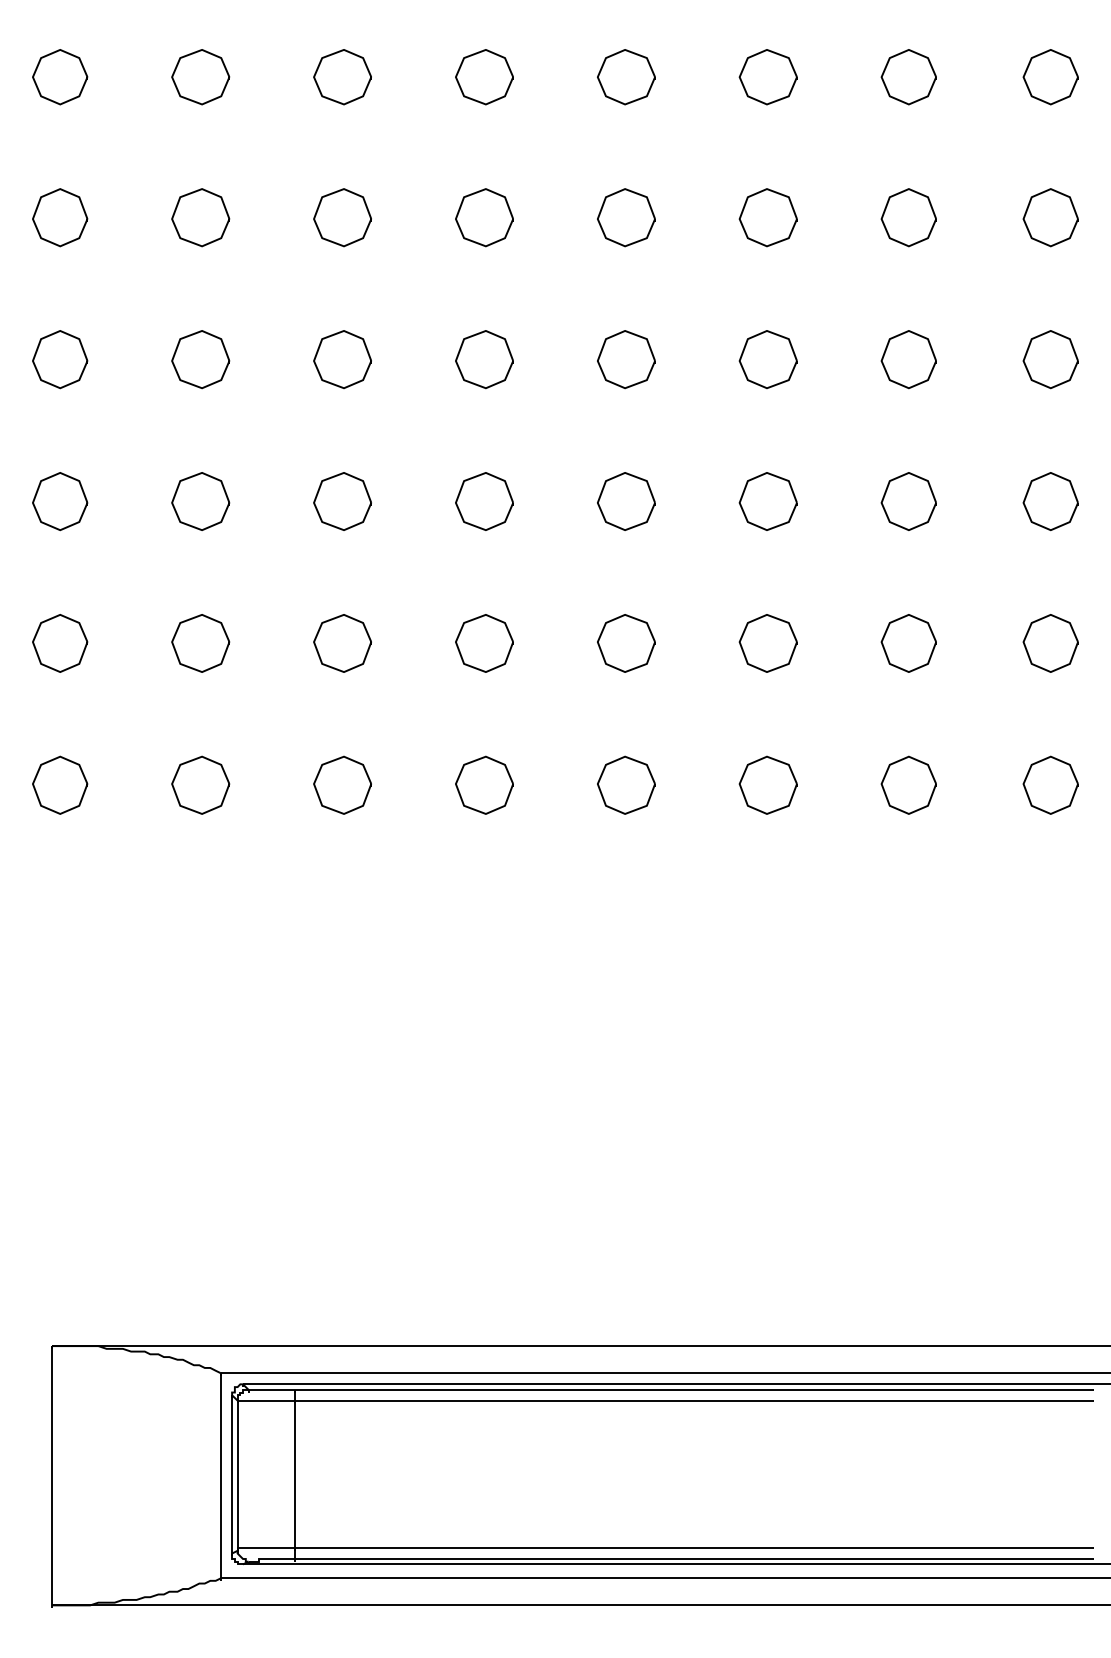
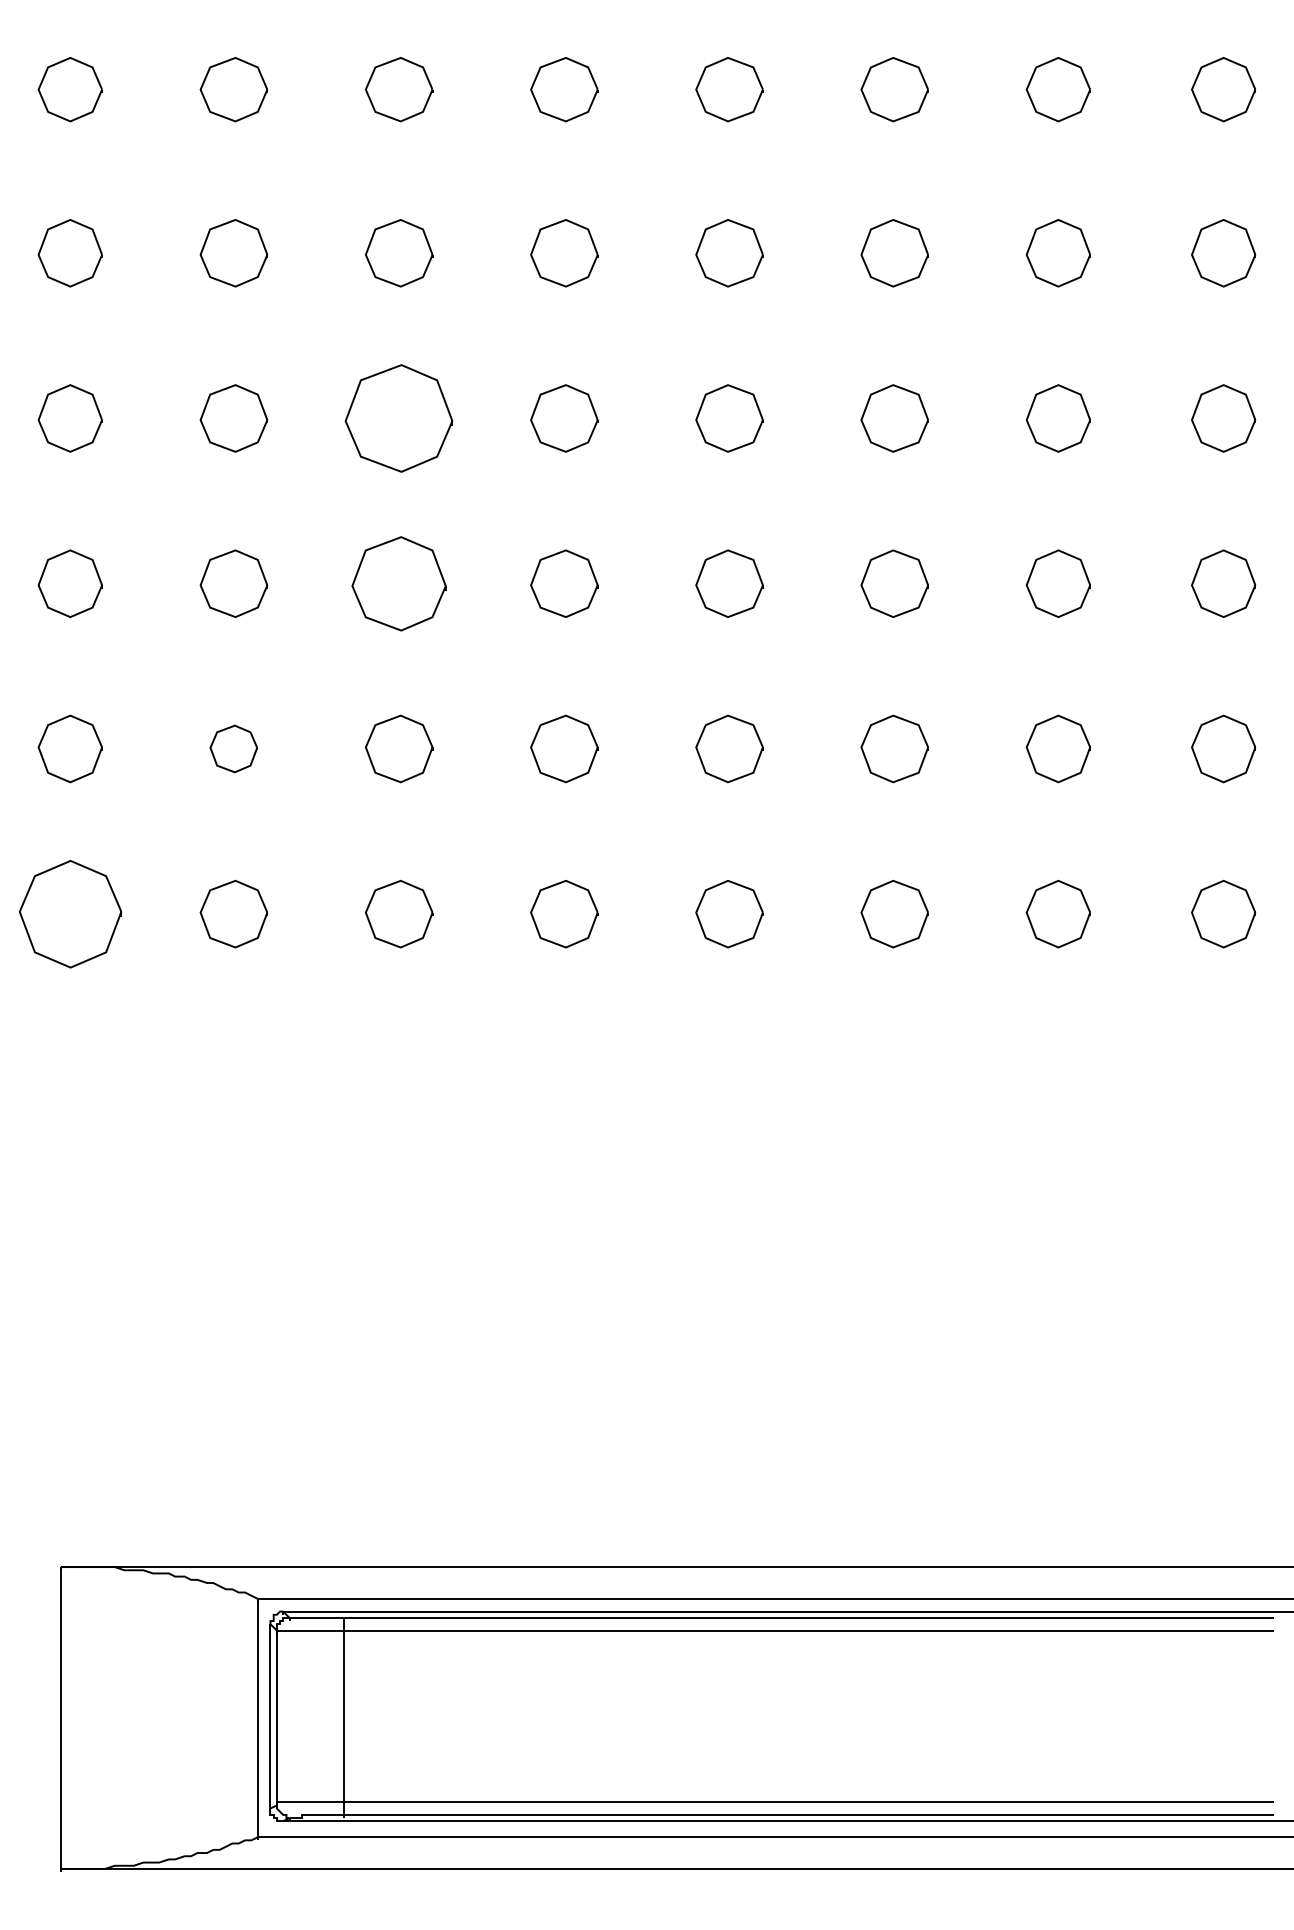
part: (342, 359) -> (399, 418), size x1.6
part: (342, 501) -> (399, 583), size x1.4
part: (200, 643) -> (233, 748), size x0.7
part: (59, 784) -> (69, 913), size x1.6

